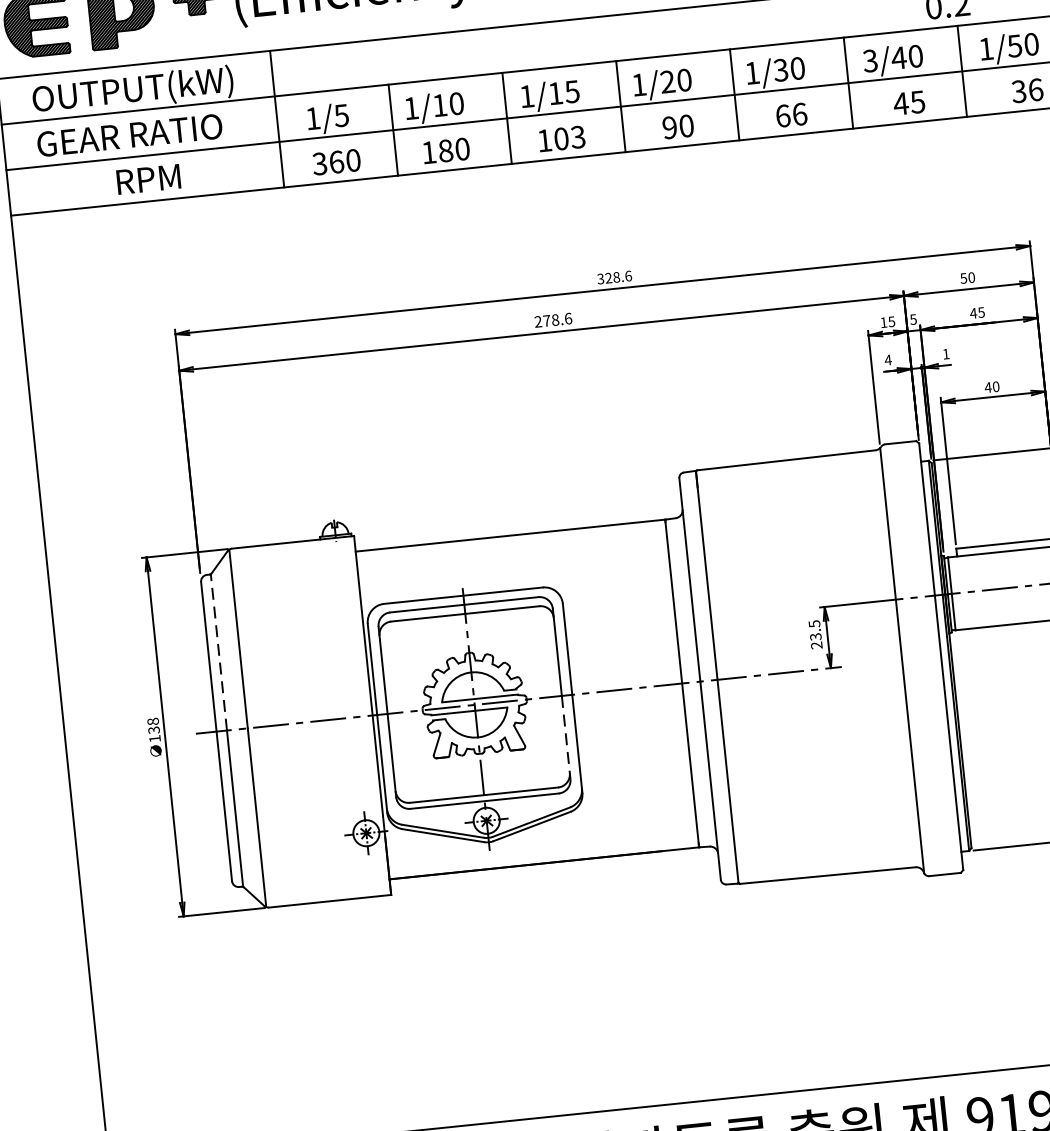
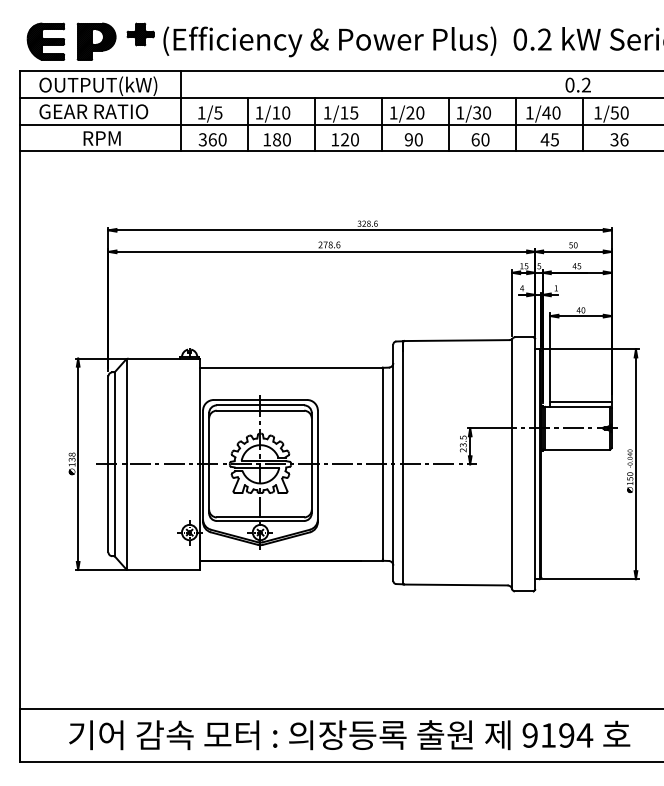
text: (869, 60) -> (529, 112), 3/40 -> 1/40
text: (799, 113) -> (485, 139), 66 -> 60
text: (568, 137) -> (349, 139), 103 -> 120
line: (218, 651) -> (114, 417), dashed -> solid
line: (565, 737) -> (311, 488), dashed -> solid

